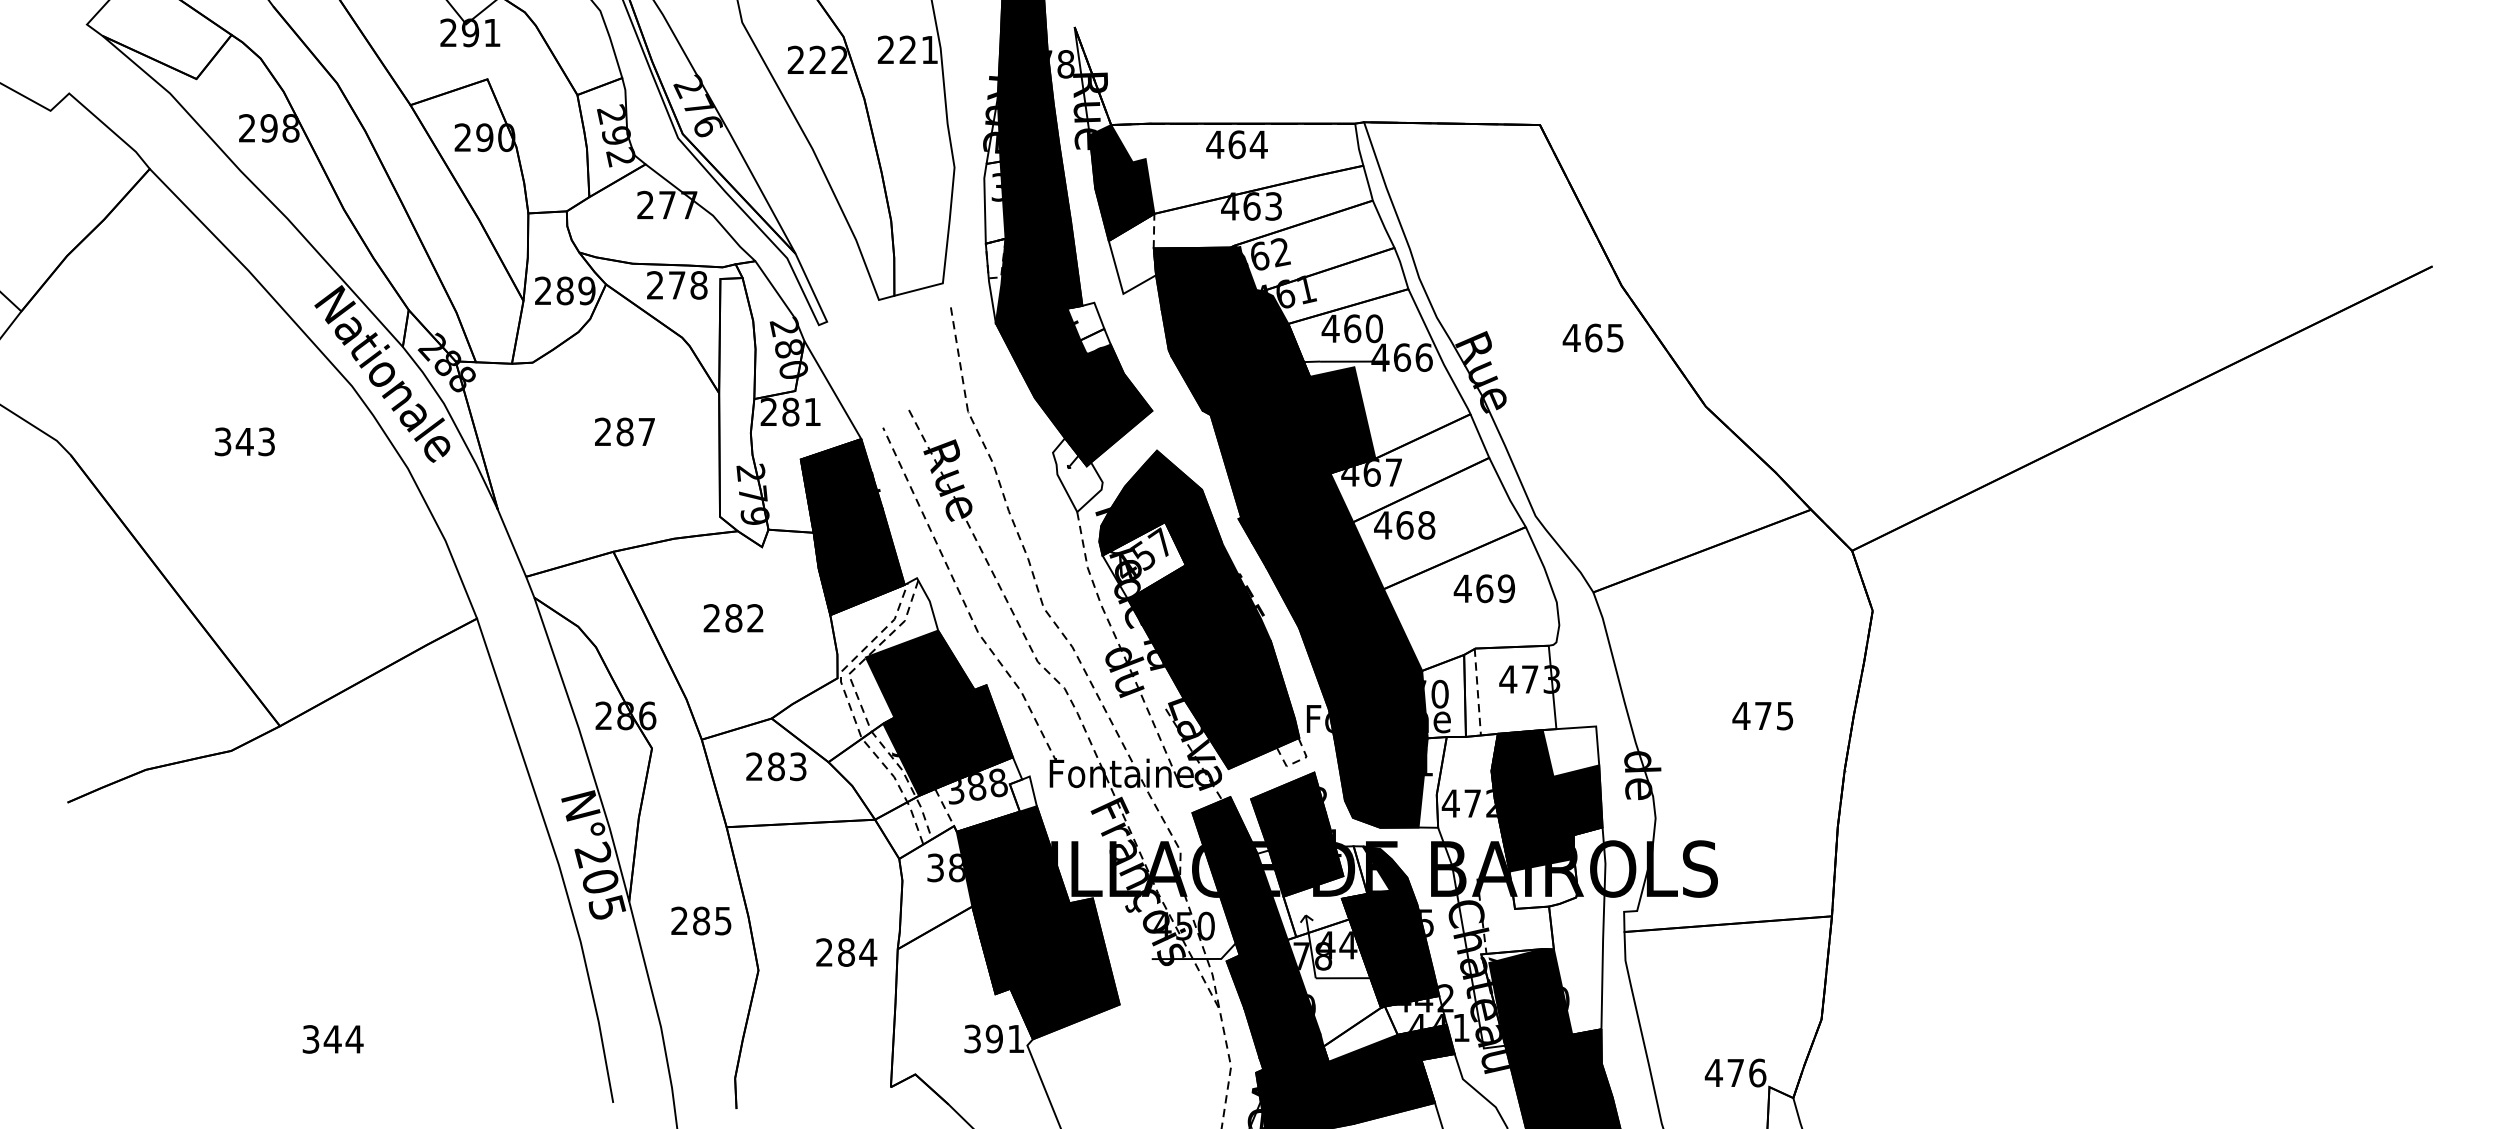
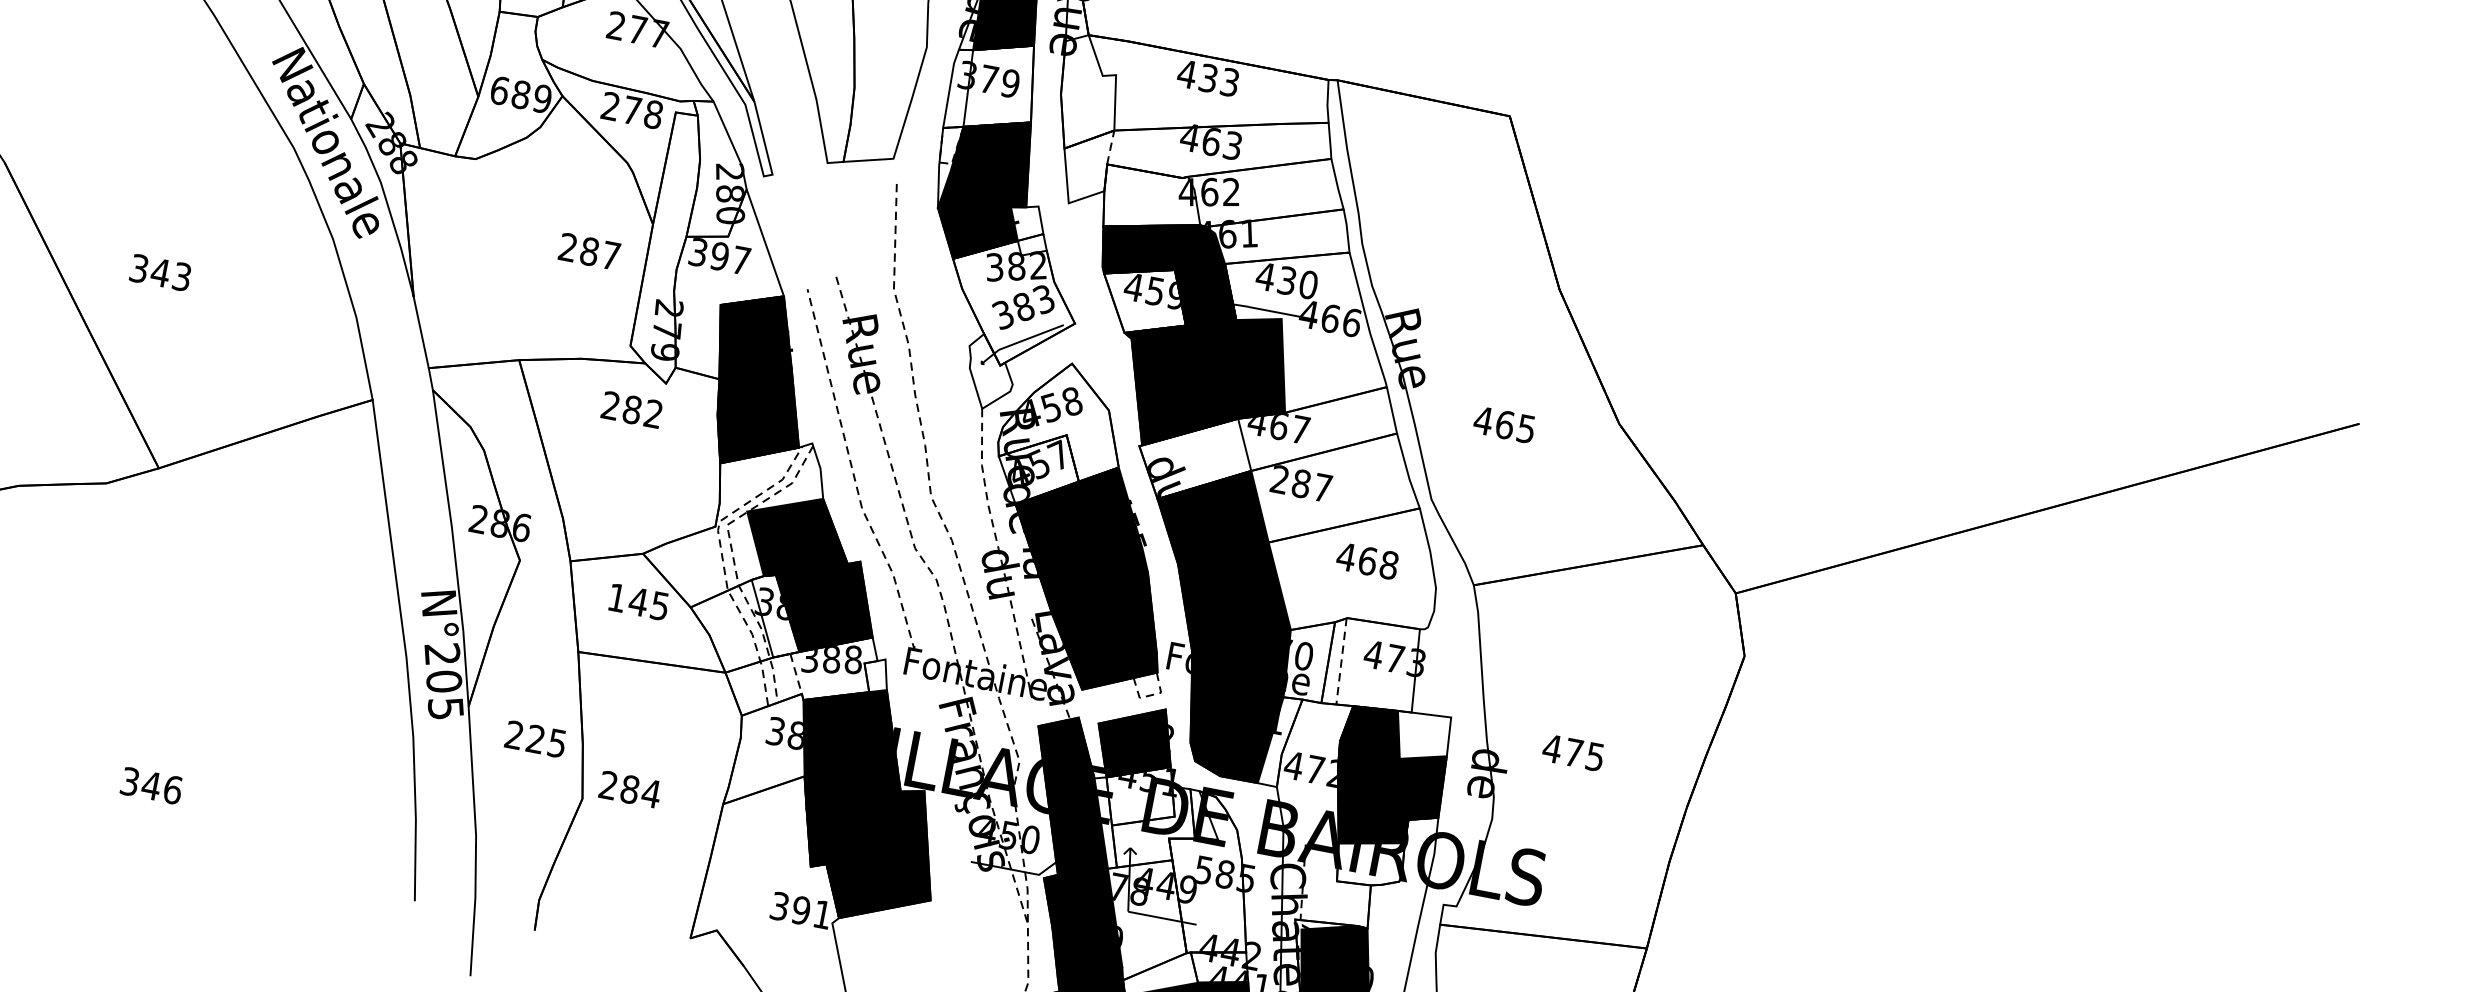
text: (1247, 144) -> (1218, 80), 464 -> 433
fill: (1121, 182) -> (1087, 93), removed
fill: (1035, 191) -> (1001, 86), removed
fill: (1204, 277) -> (1151, 202), removed
text: (543, 290) -> (499, 90), 289 -> 689
text: (1352, 328) -> (1287, 280), 460 -> 430
text: (1592, 337) -> (1503, 424), moved
fill: (1216, 374) -> (1144, 300), removed
fill: (1086, 403) -> (1011, 303), removed
text: (790, 411) -> (719, 255), 281 -> 397
text: (624, 431) -> (589, 251), moved
text: (244, 441) -> (160, 272), moved
fill: (1160, 507) -> (1064, 420), removed
fill: (1295, 520) -> (1194, 458), removed
text: (1404, 525) -> (1301, 483), 468 -> 287
text: (1506, 588) -> (1389, 565), 469 -> 468
text: (733, 618) -> (631, 410), moved
text: (1762, 716) -> (1572, 753), moved
fill: (913, 754) -> (775, 615), removed
text: (776, 766) -> (638, 601), 283 -> 145
fill: (1306, 862) -> (1141, 796), removed
text: (701, 920) -> (535, 738), 285 -> 225
fill: (1390, 926) -> (1211, 874), removed
text: (846, 952) -> (630, 789), moved
text: (354, 1039) -> (172, 790), 344 -> 346

